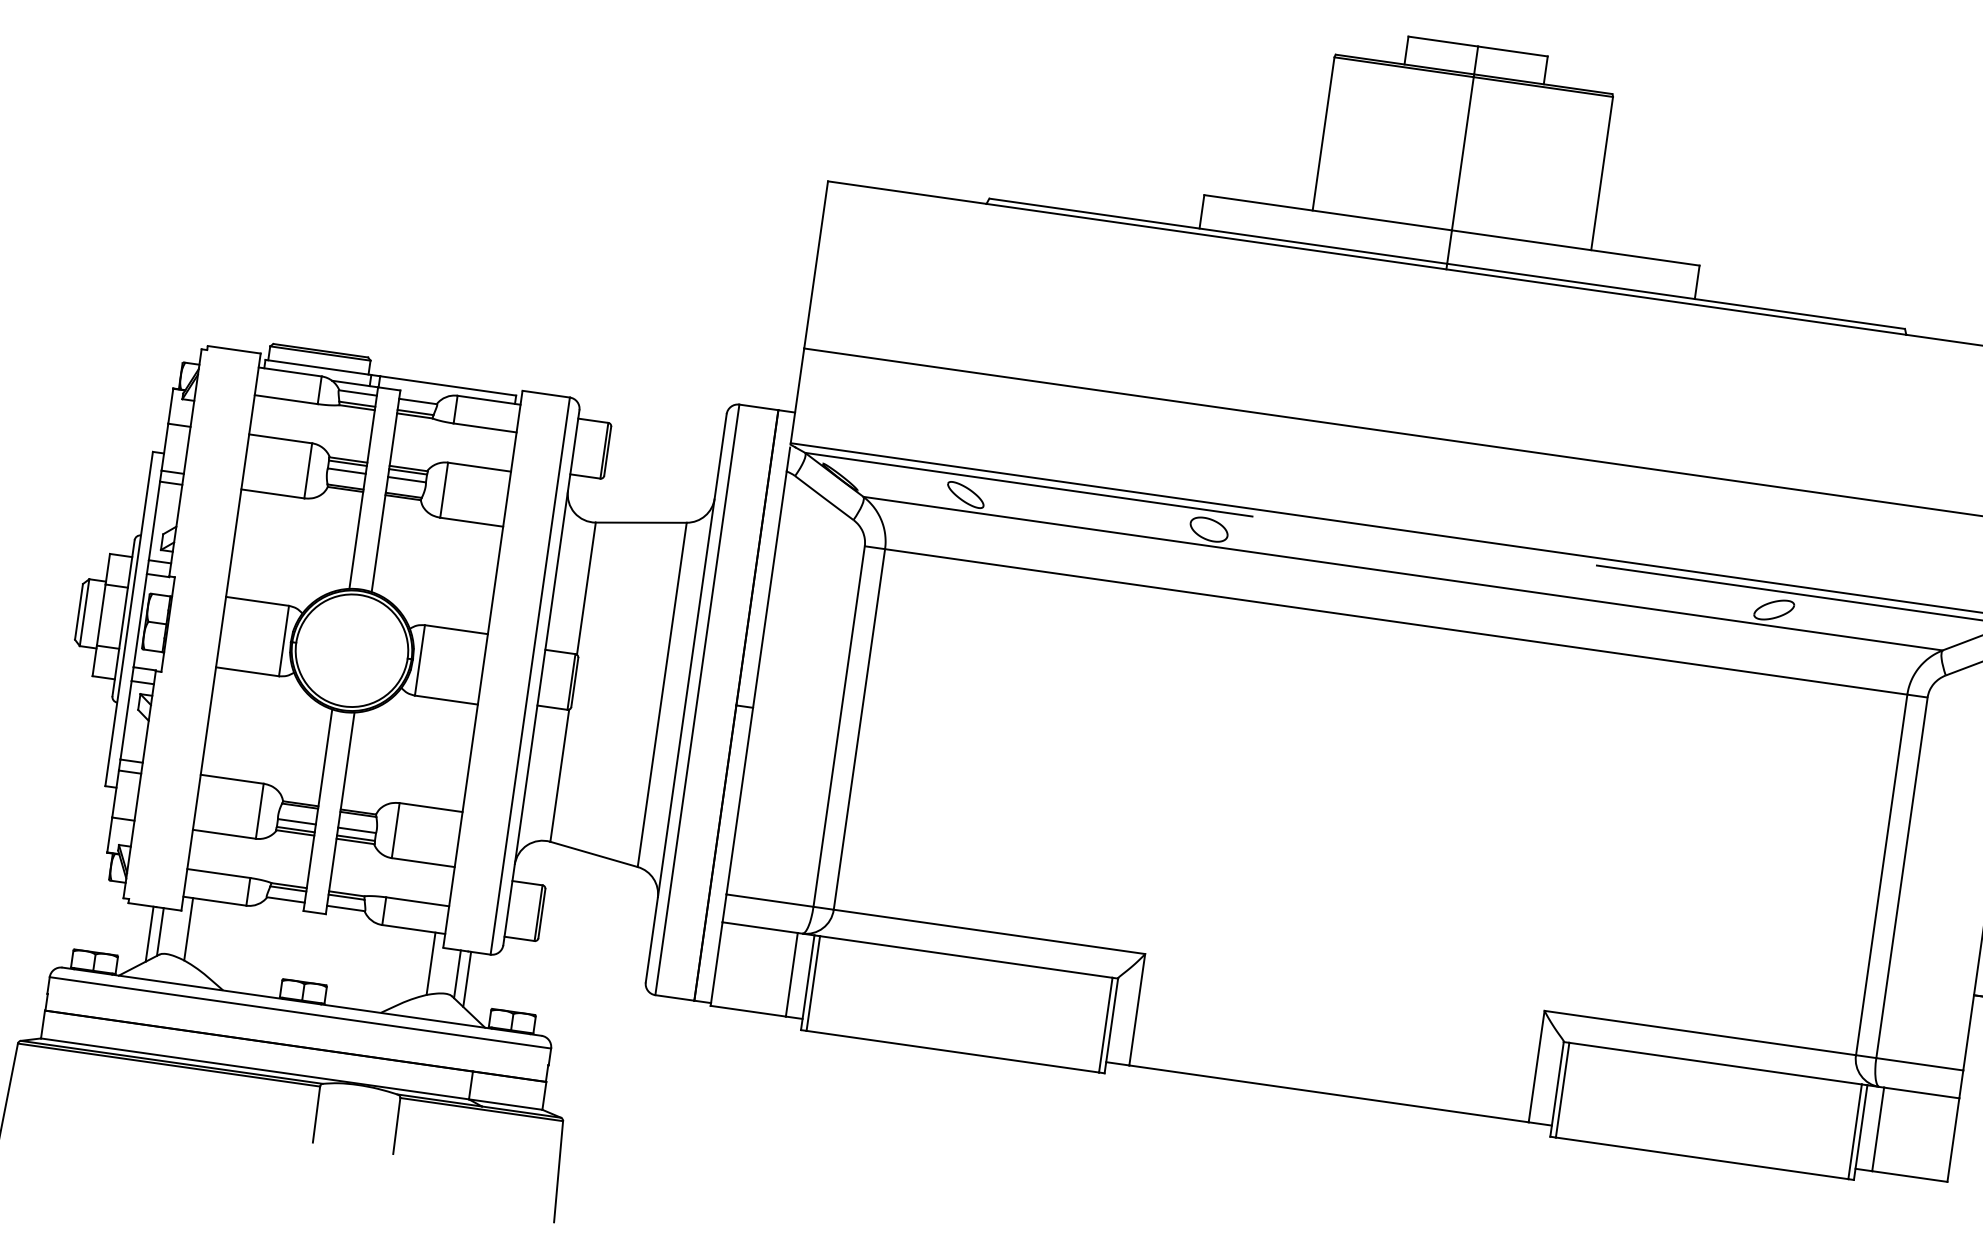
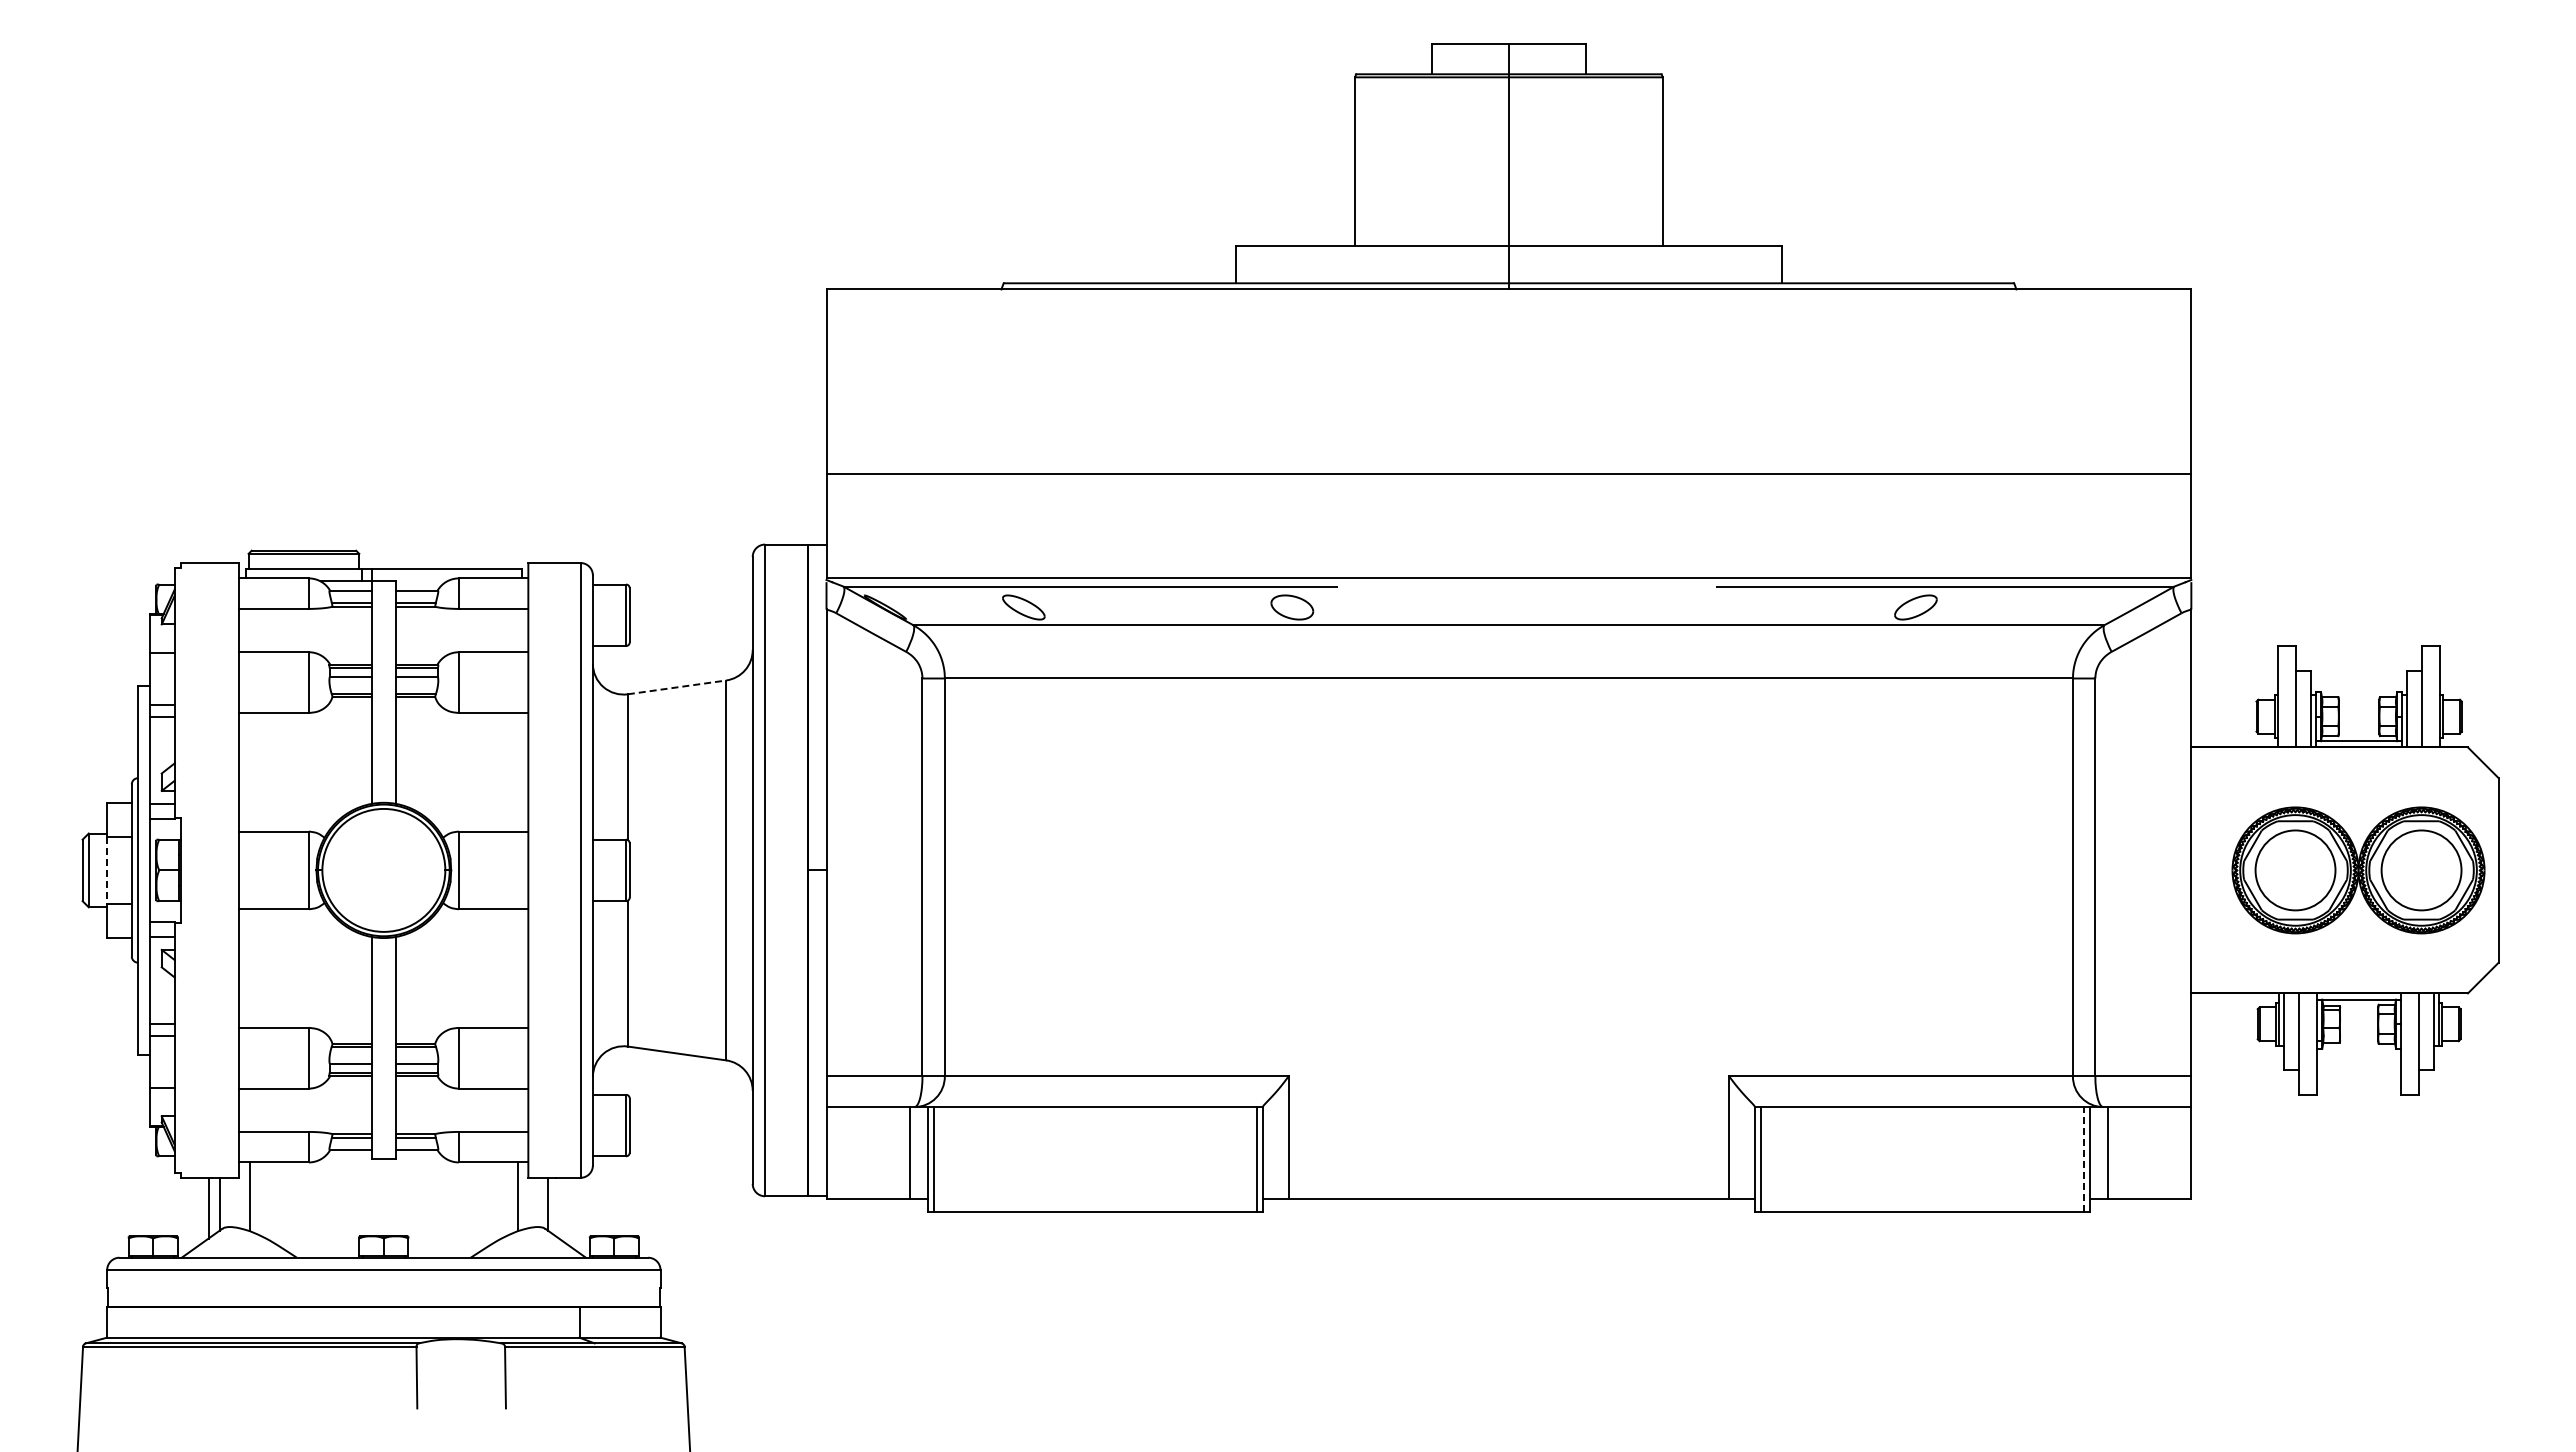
line: (641, 522) -> (677, 687), solid -> dashed
line: (101, 615) -> (107, 870), solid -> dashed
line: (467, 978) -> (559, 1207), removed
line: (1854, 1130) -> (2083, 1158), solid -> dashed

